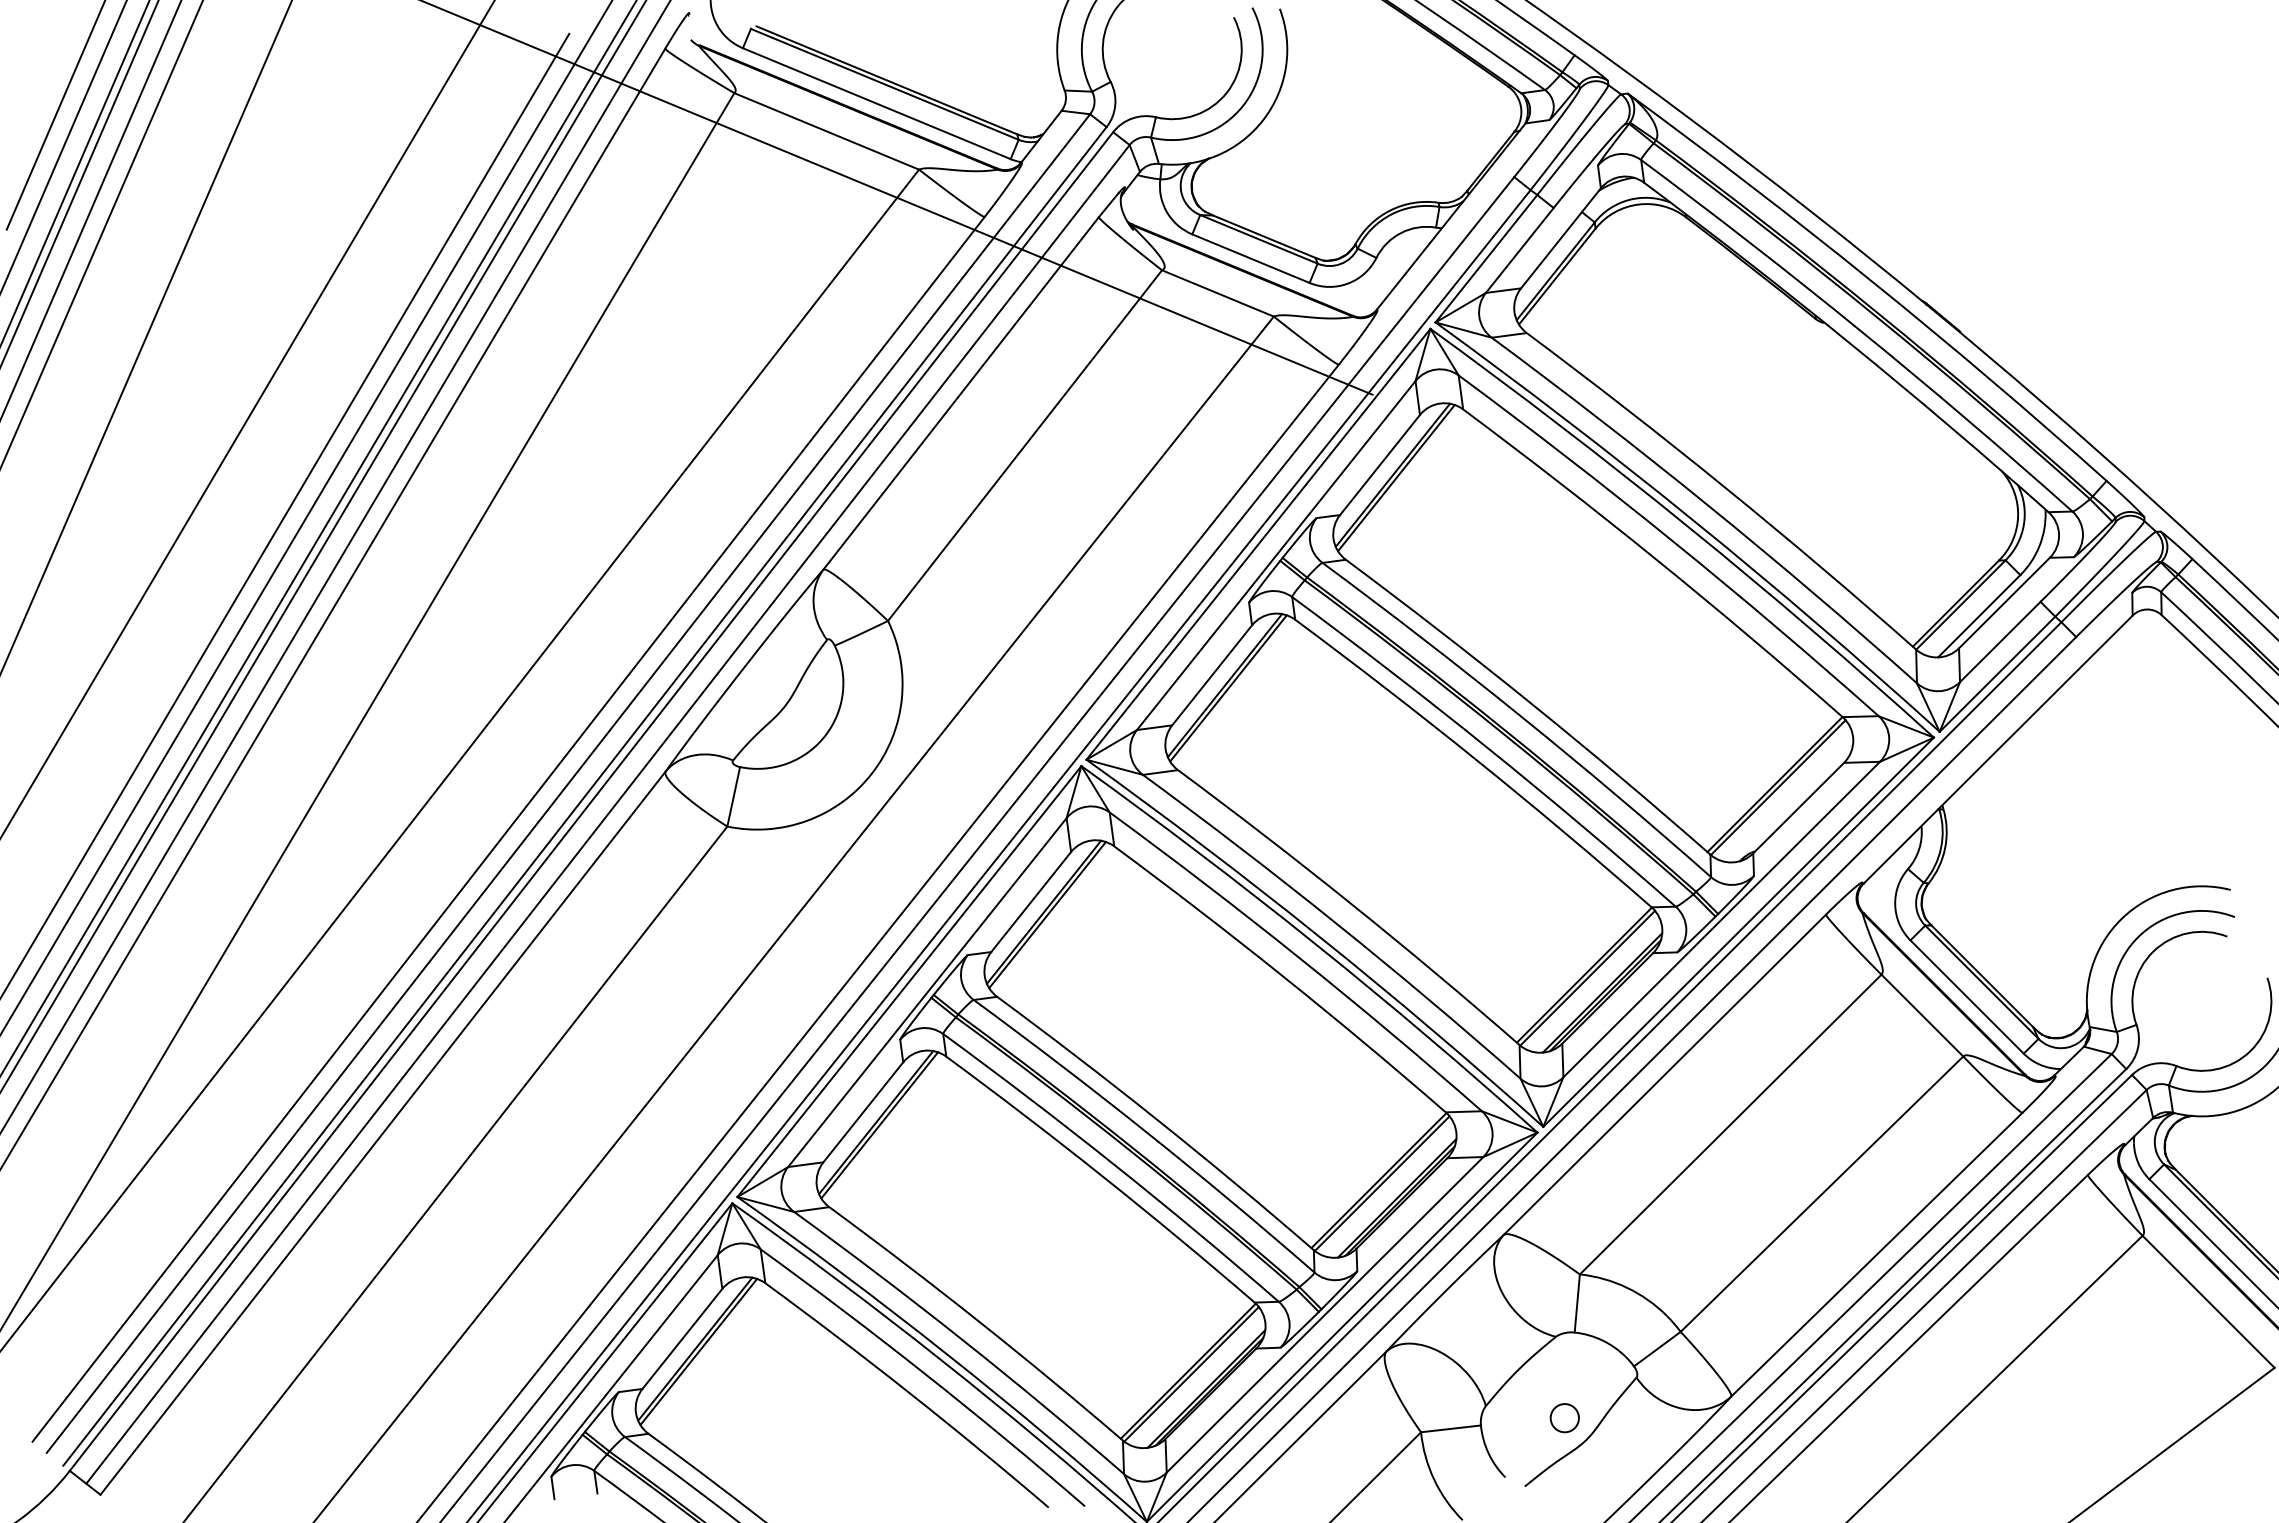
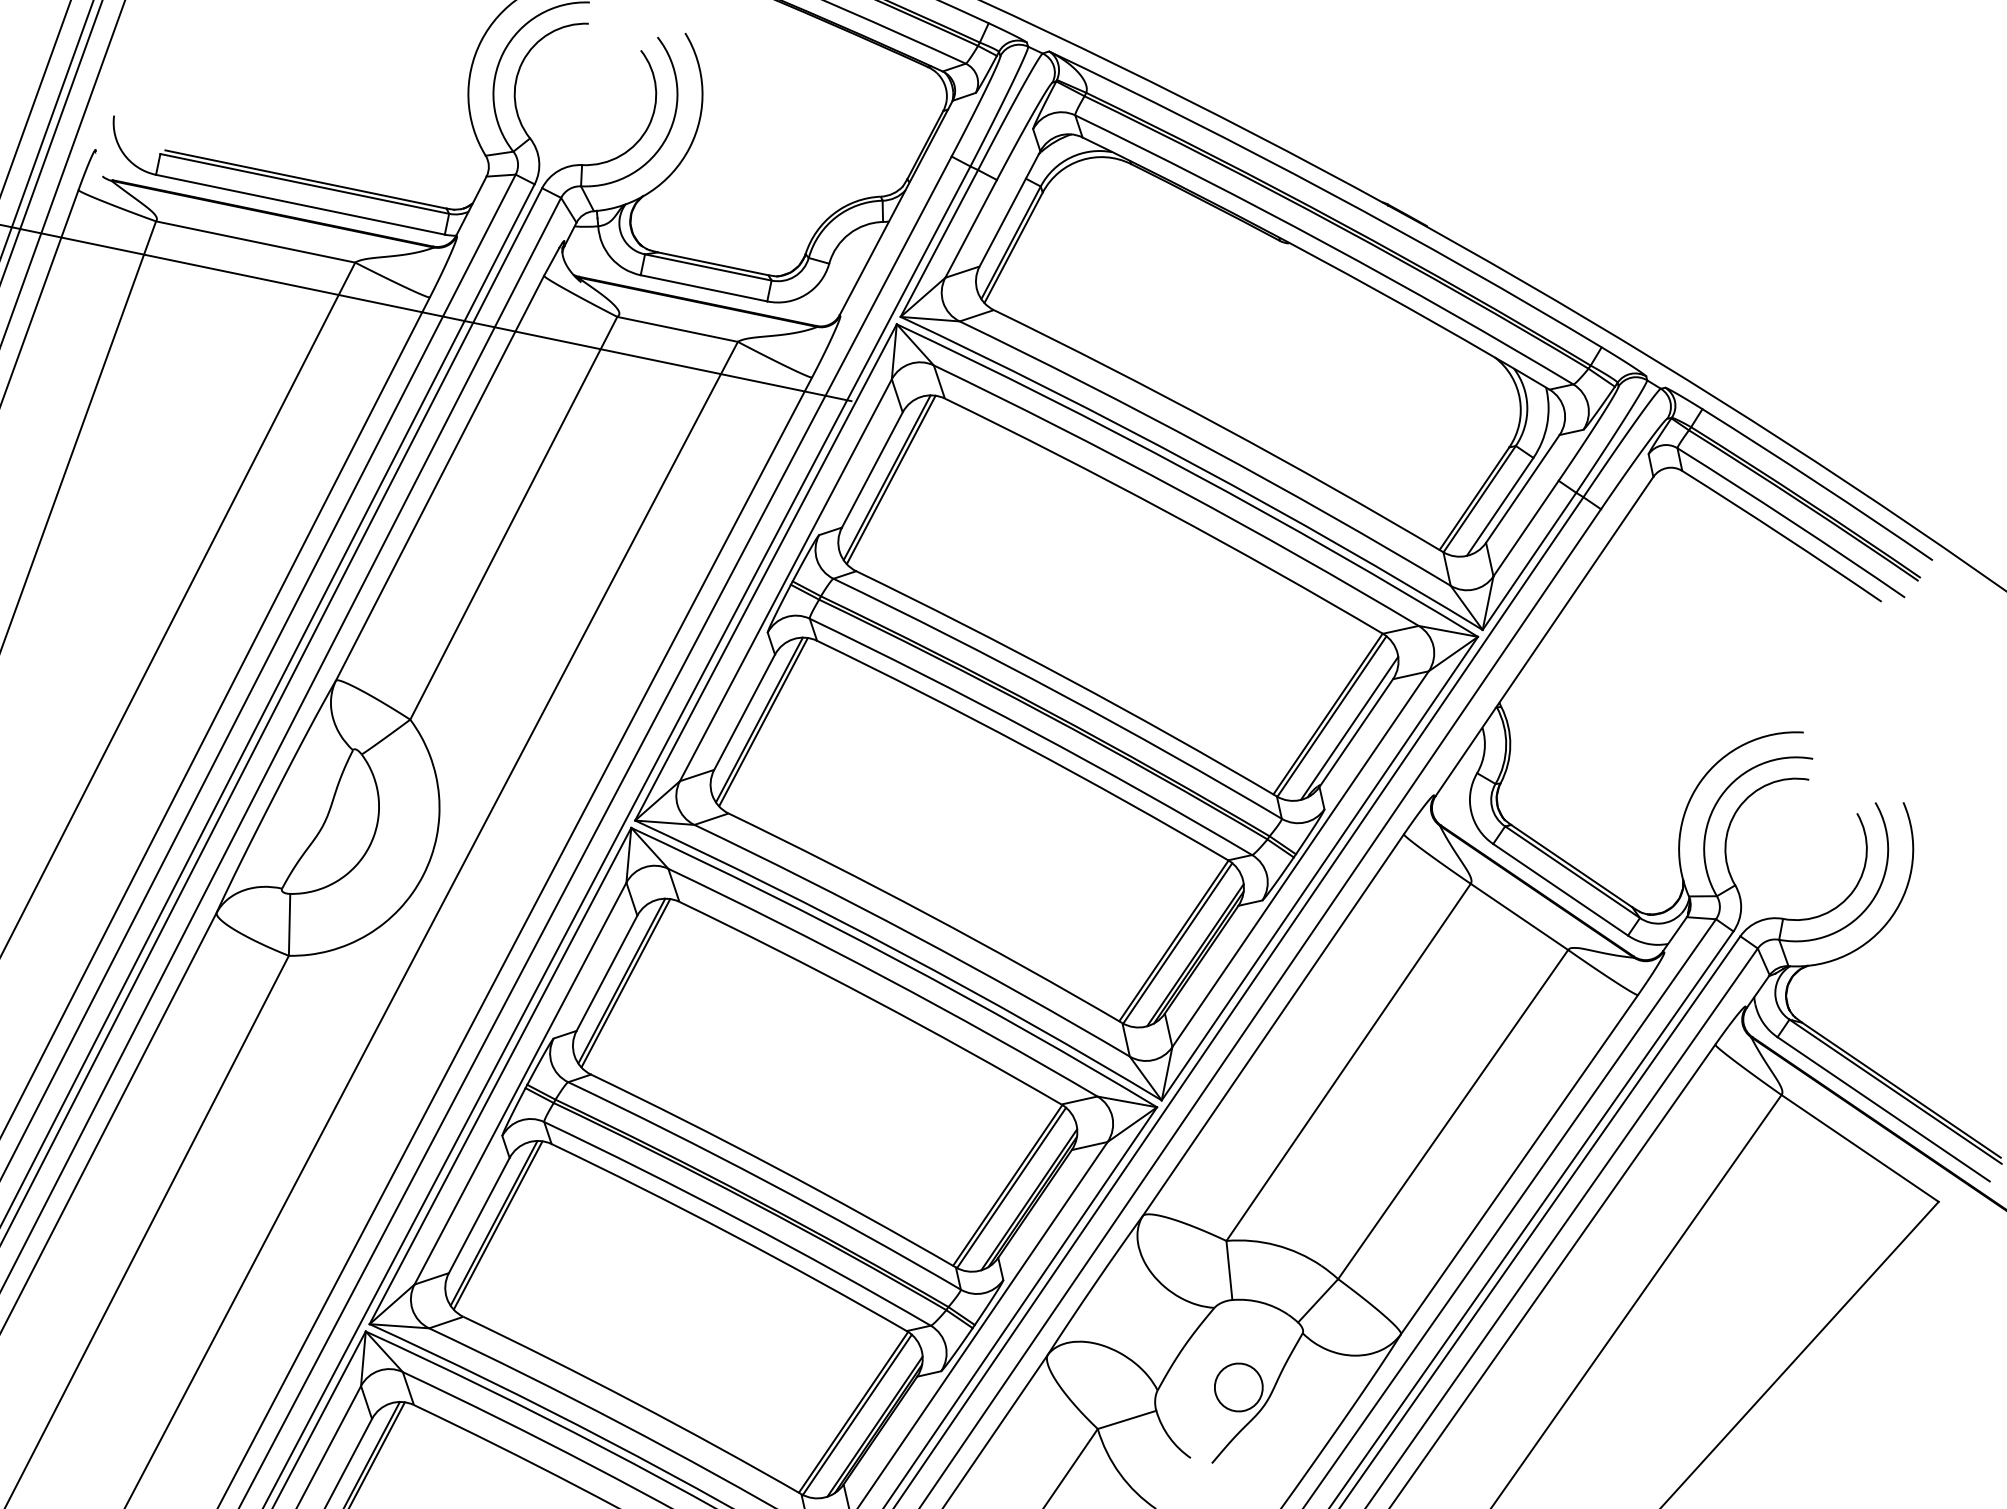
line: (1793, 802) -> (1350, 728), added
circle: (1564, 1417) -> (1238, 1386), size x1.67

